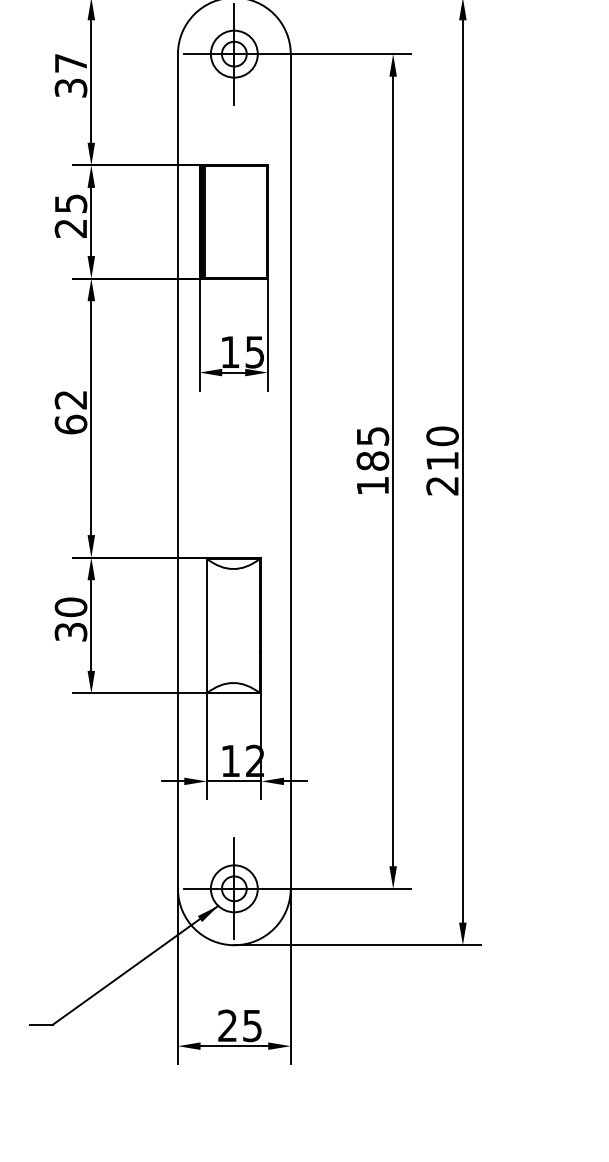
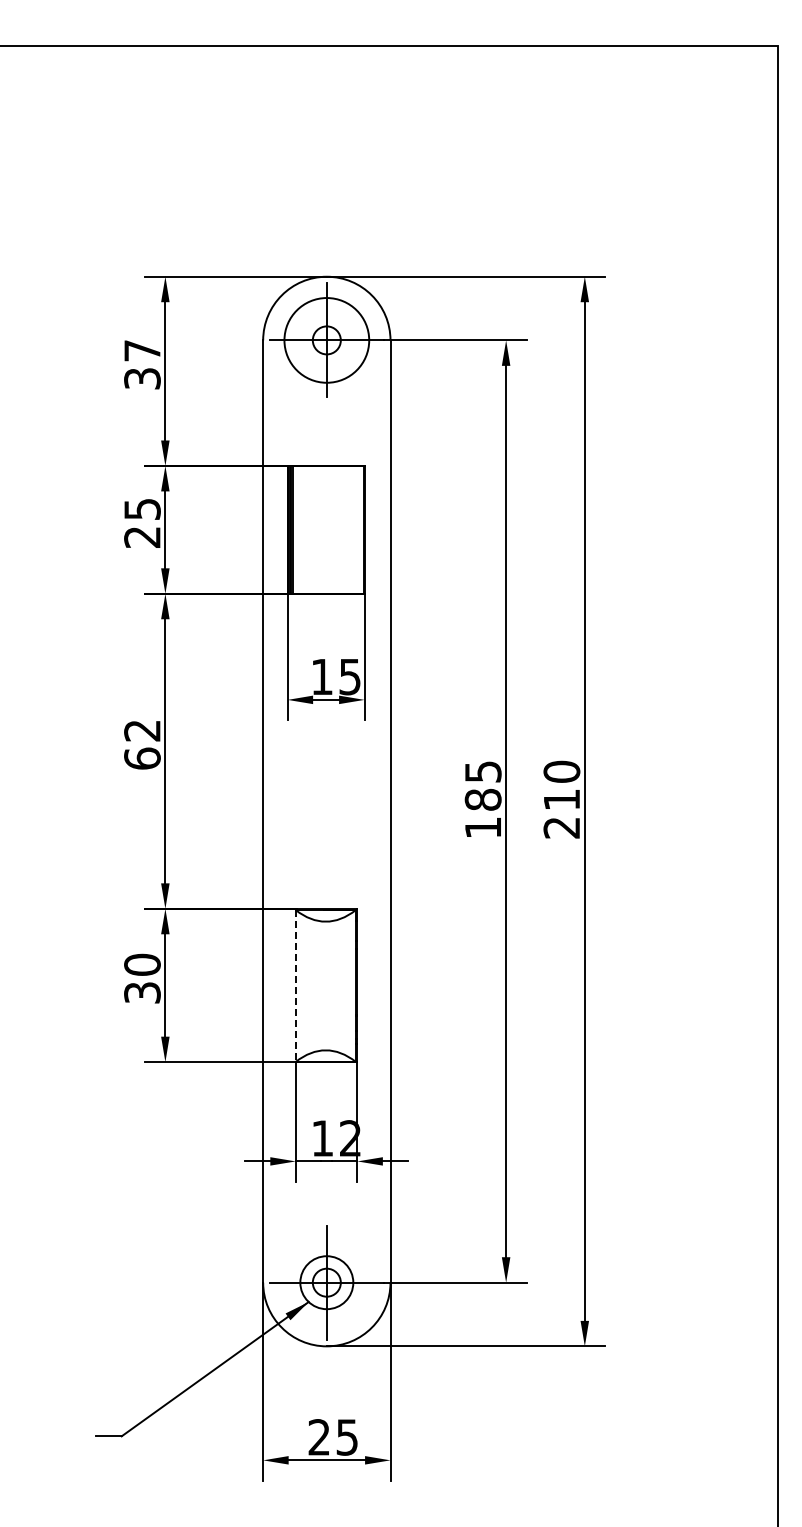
circle: (234, 53) -> (326, 339), size x1.6
line: (206, 626) -> (295, 986), solid -> dashed

